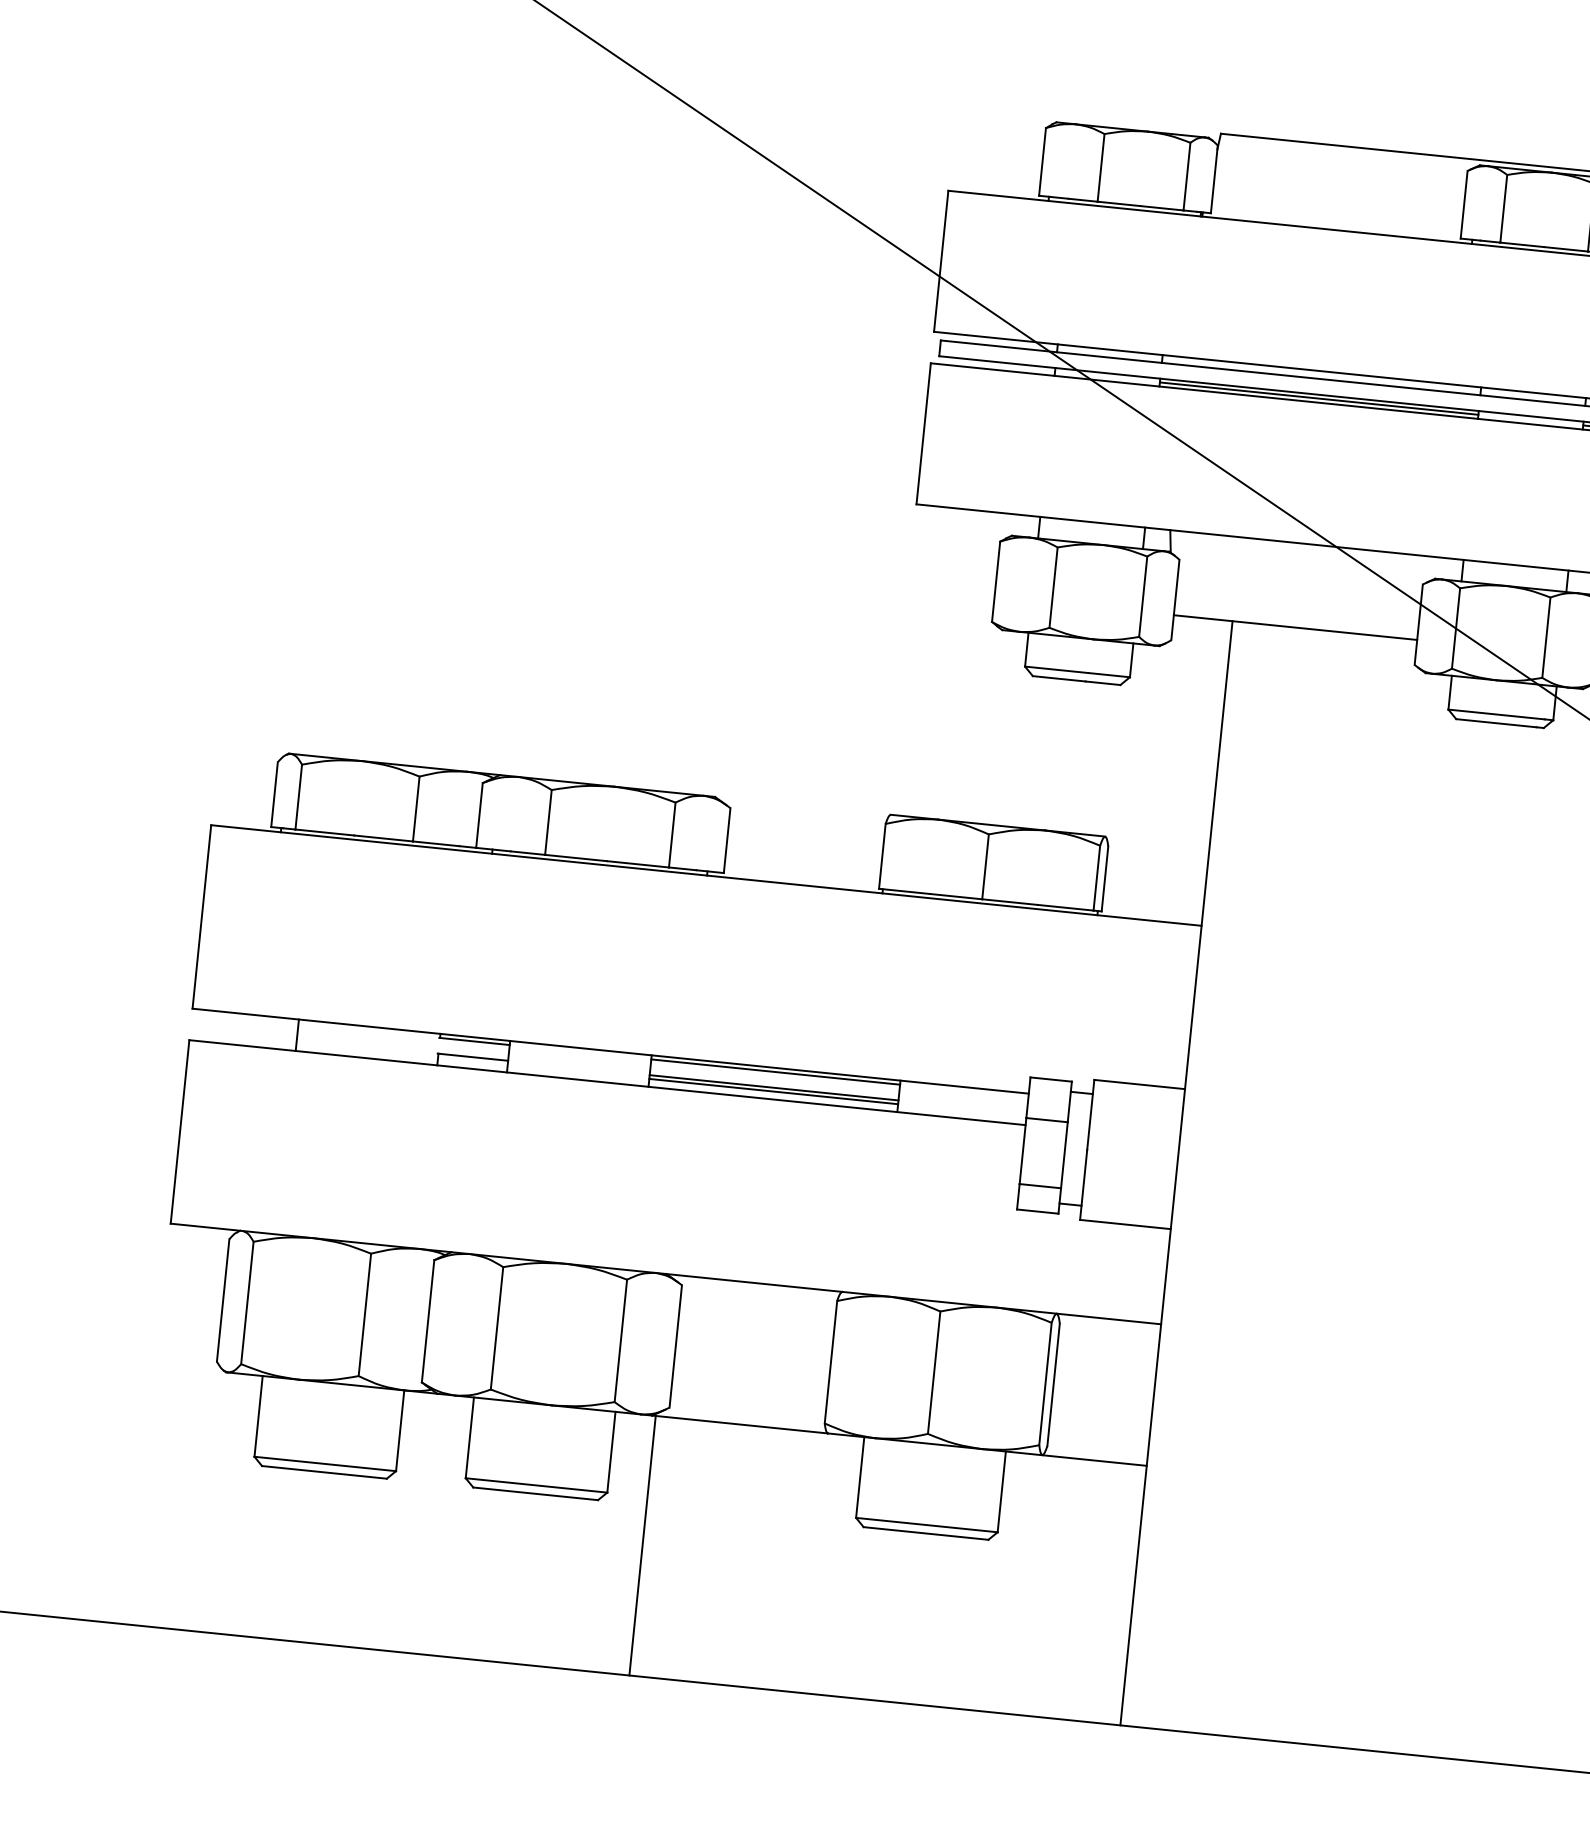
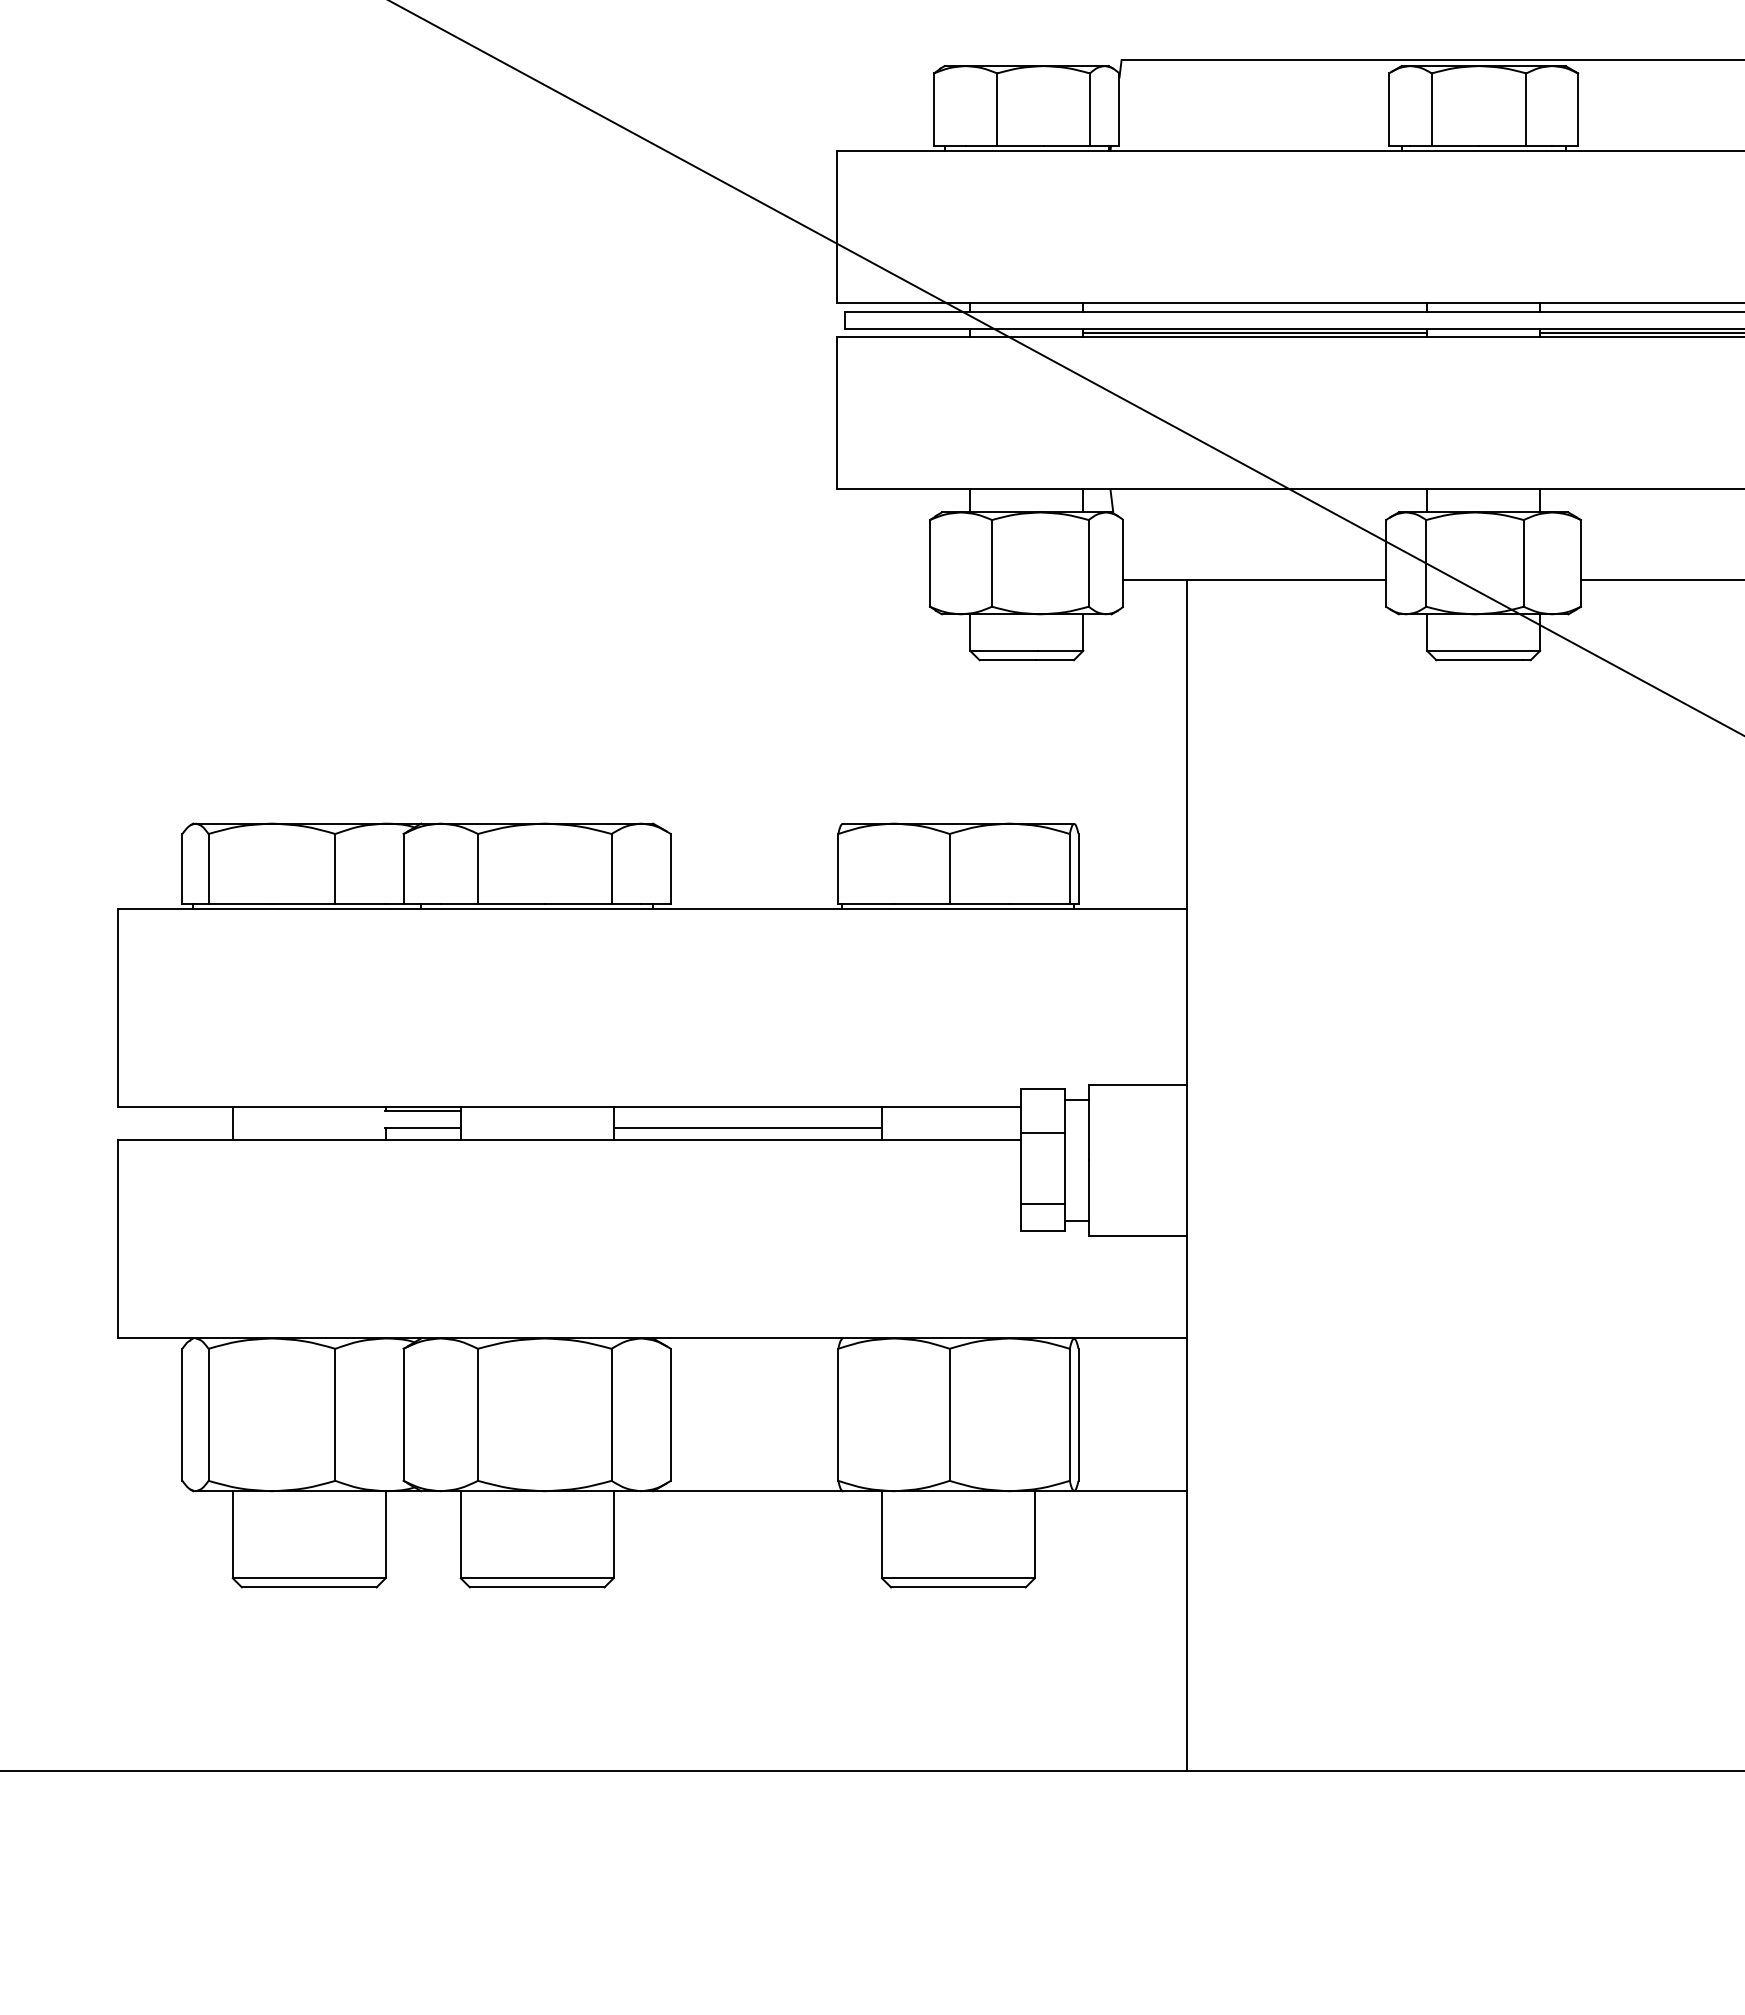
line: (775, 1071) -> (747, 1110), removed
line: (773, 1091) -> (747, 1131), removed
line: (643, 1546) -> (657, 1631), removed

